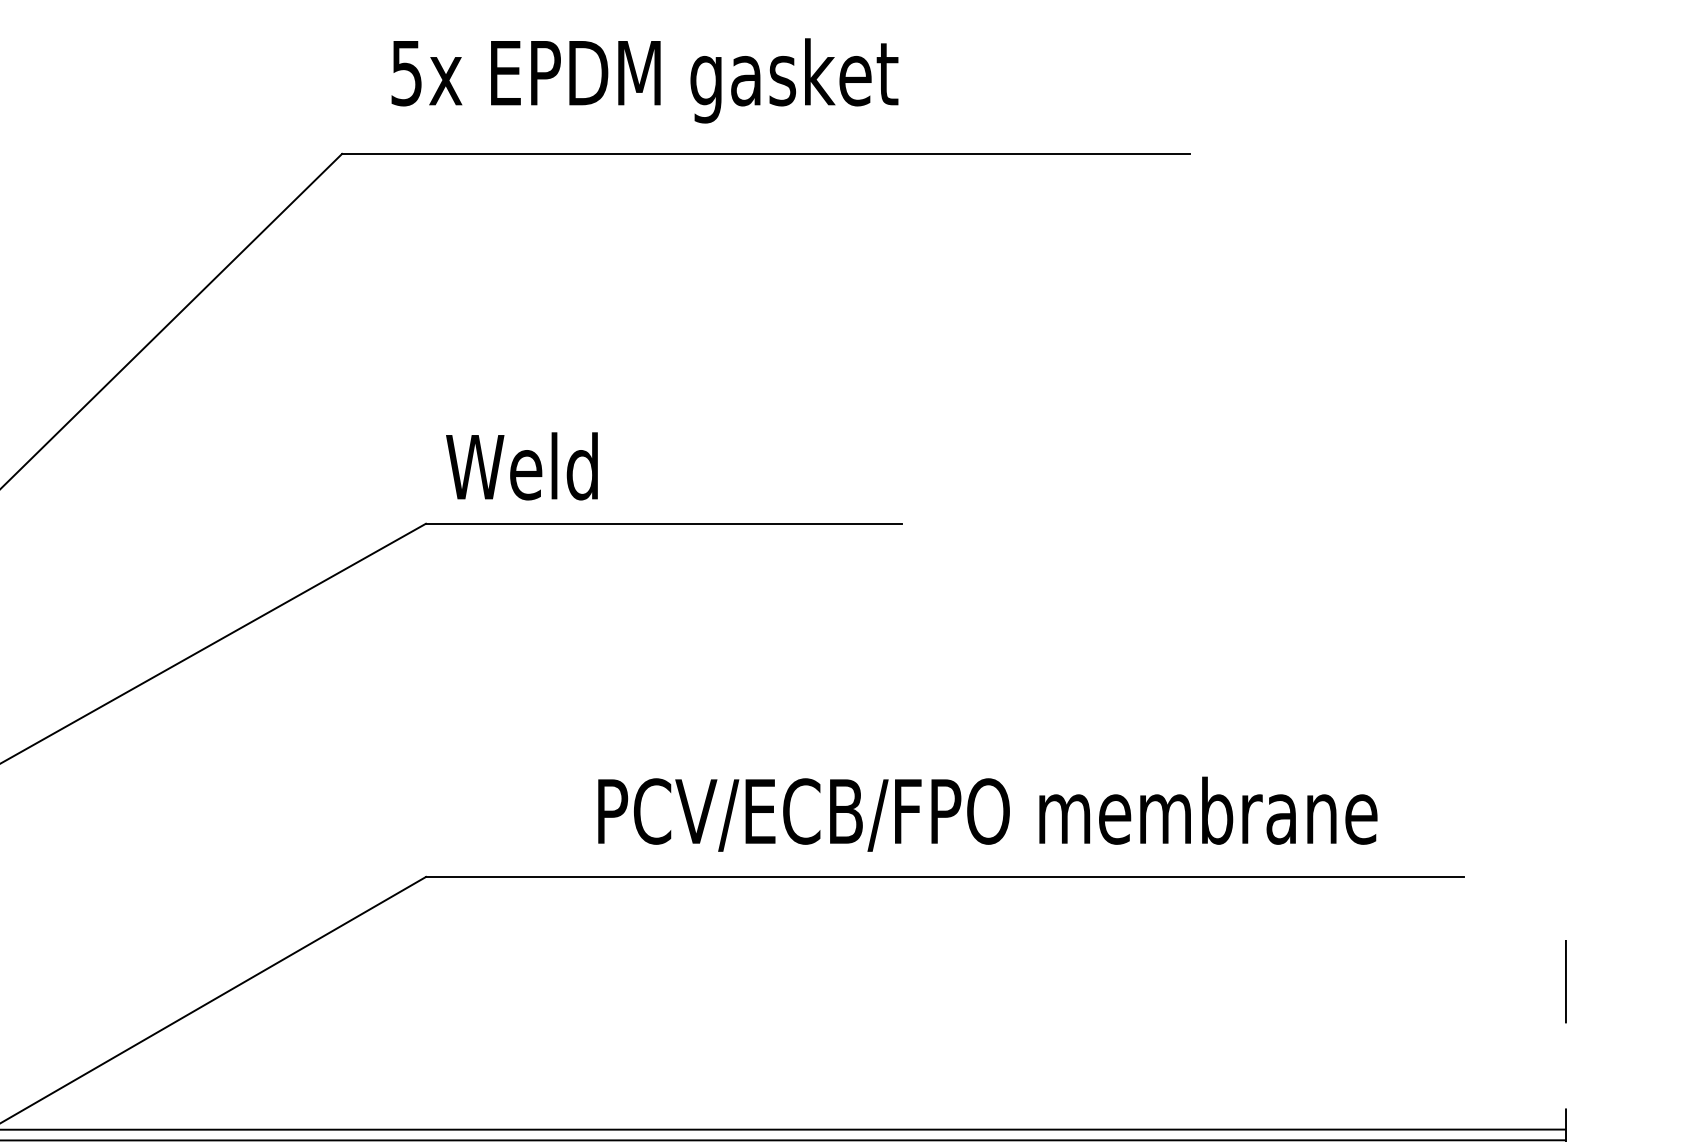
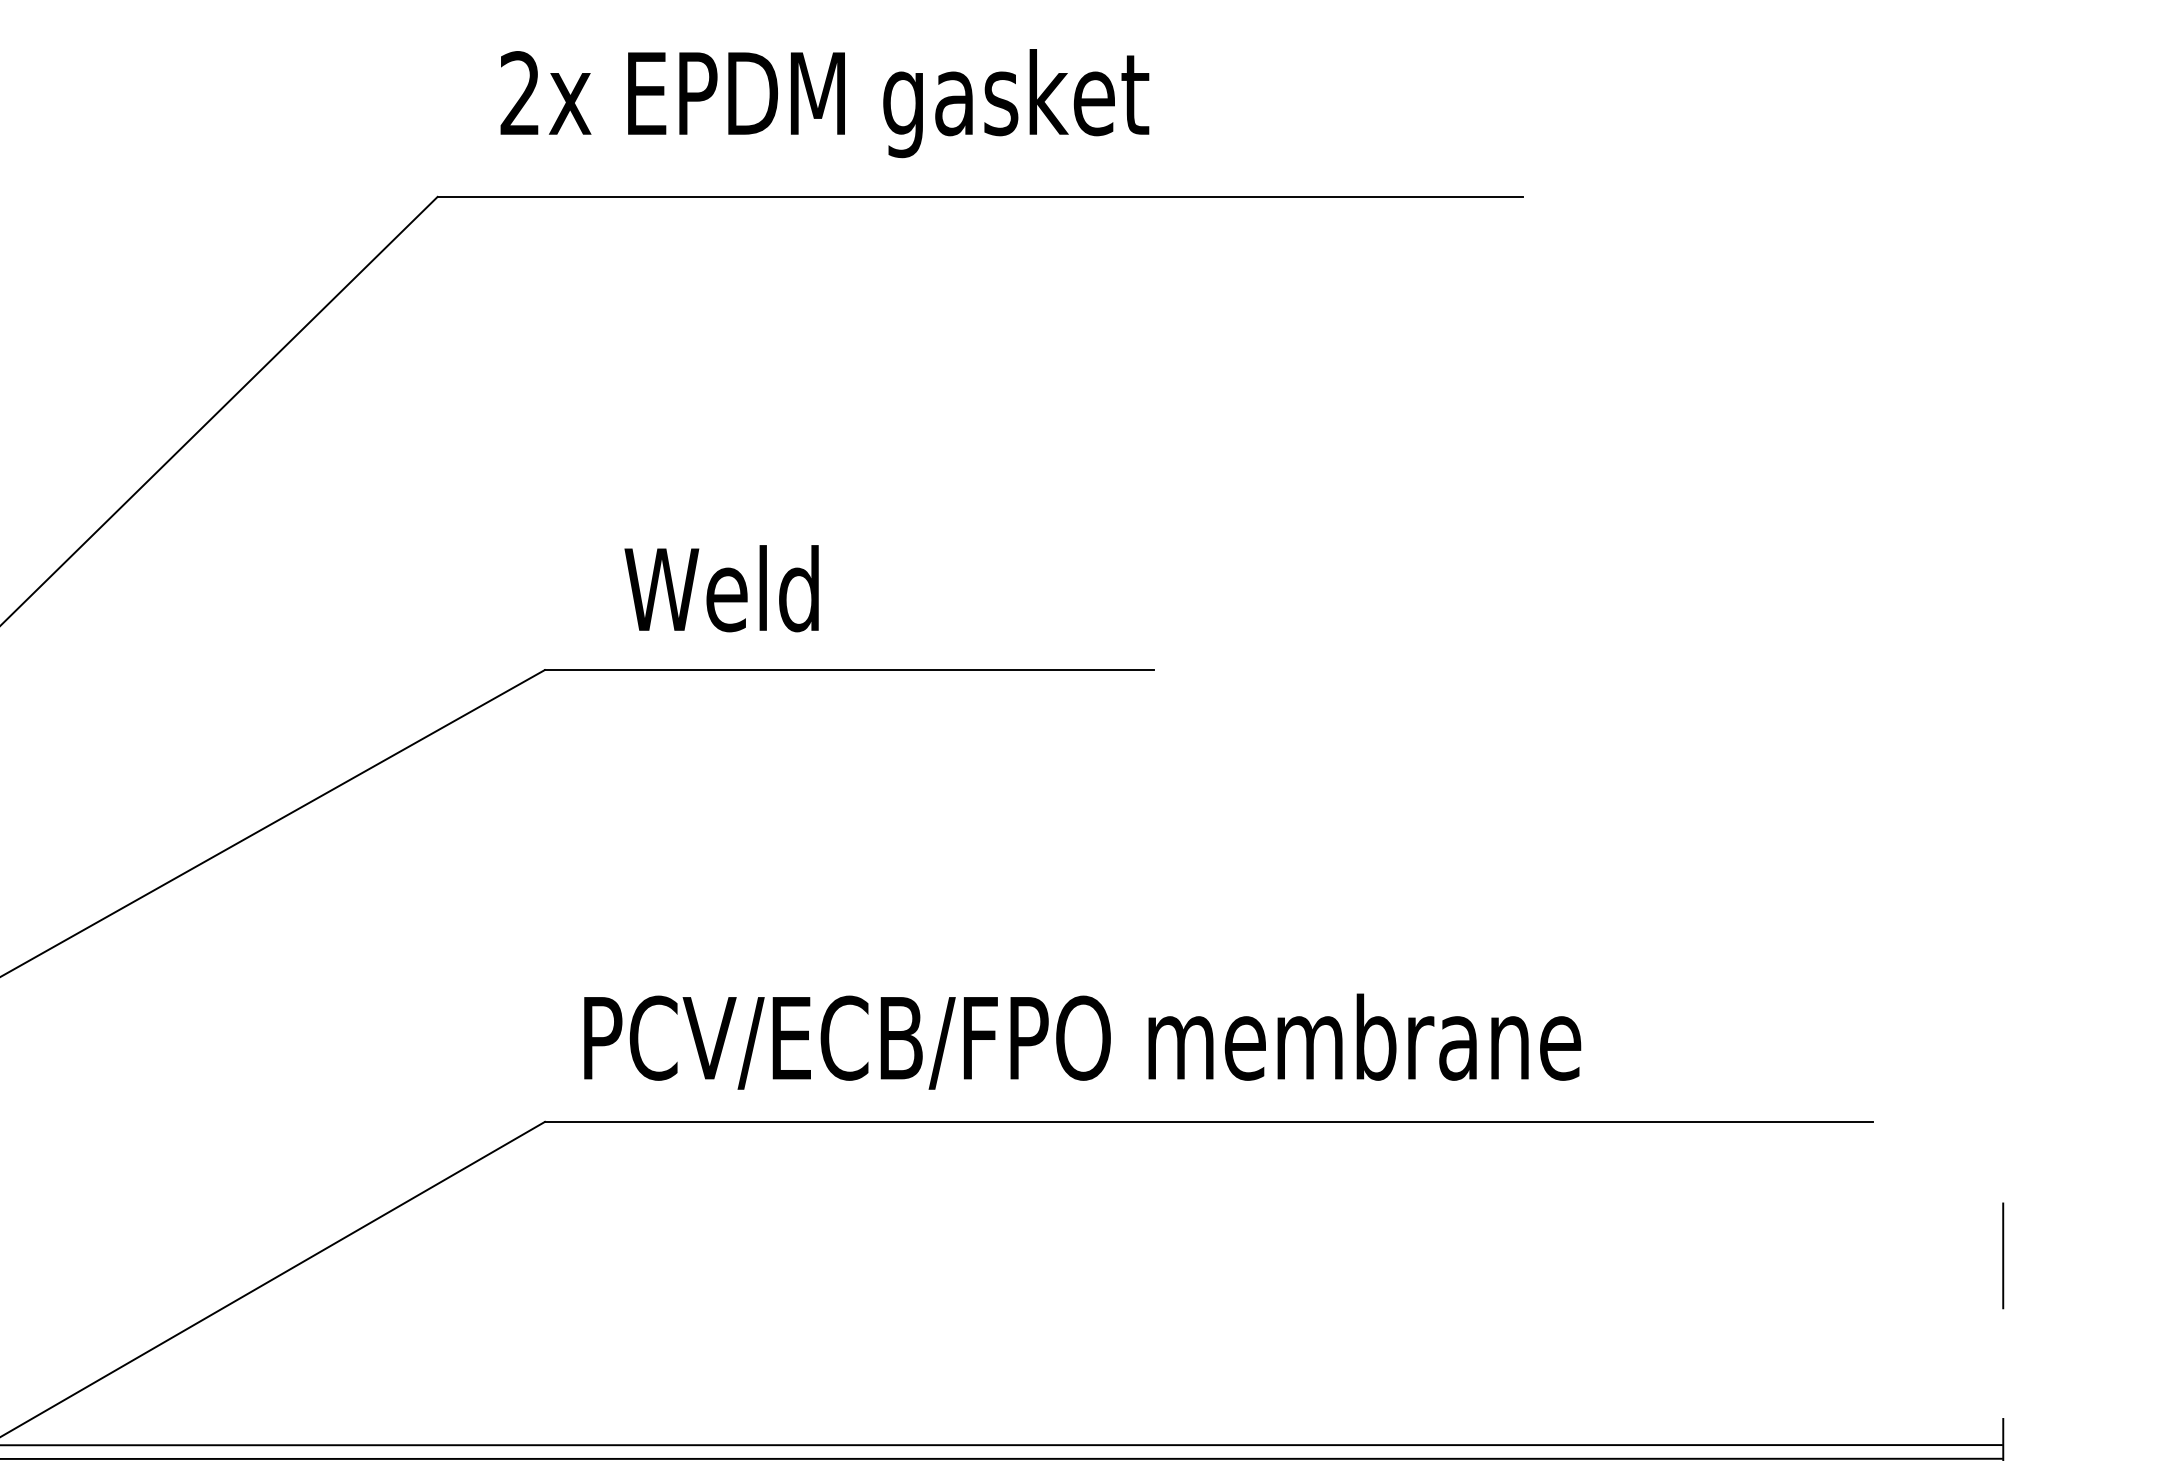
text: (406, 73) -> (519, 93), 5x -> 2x
text: (521, 466) -> (721, 588), moved
text: (987, 814) -> (1082, 1041), moved

